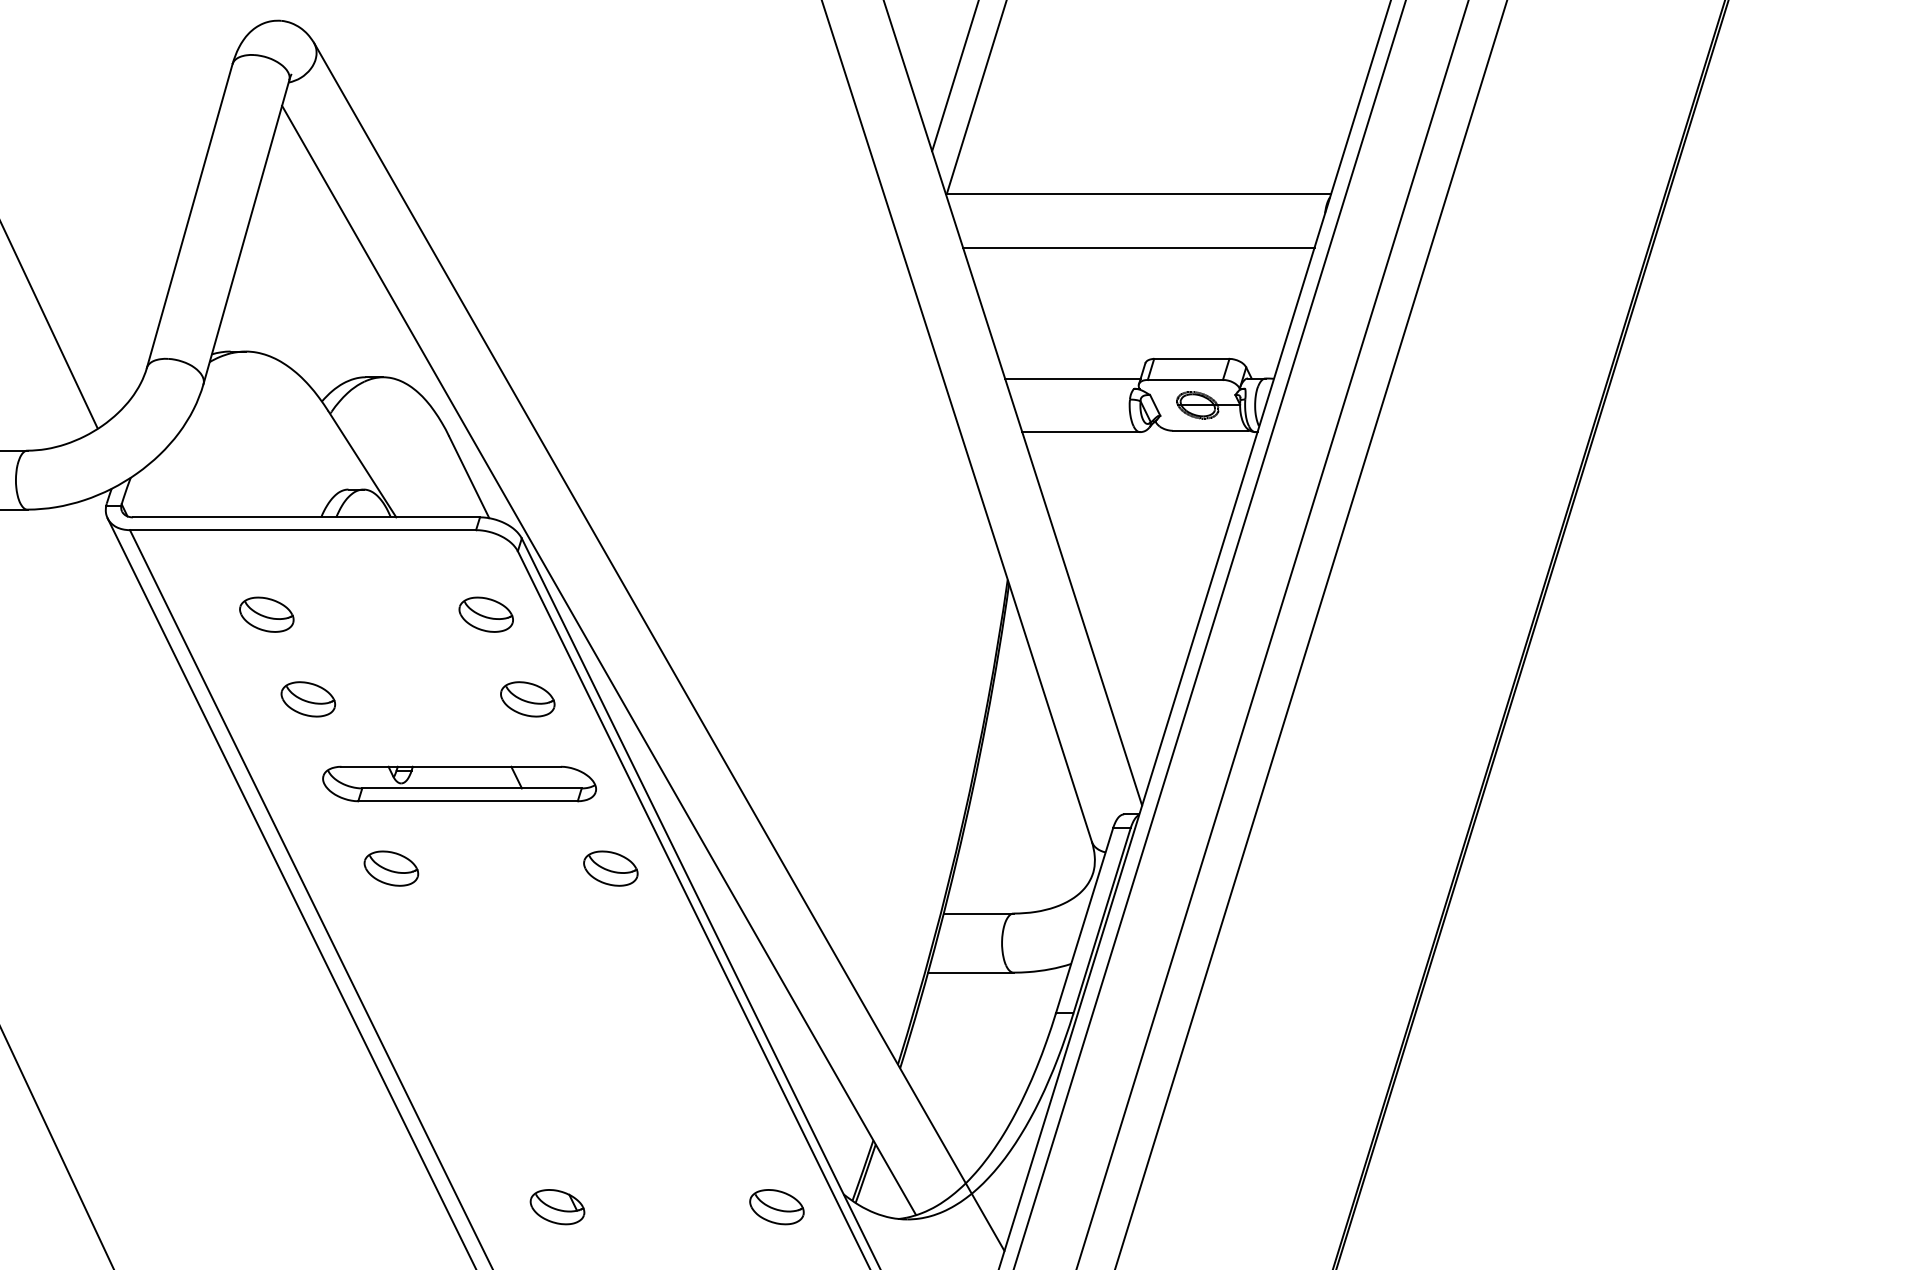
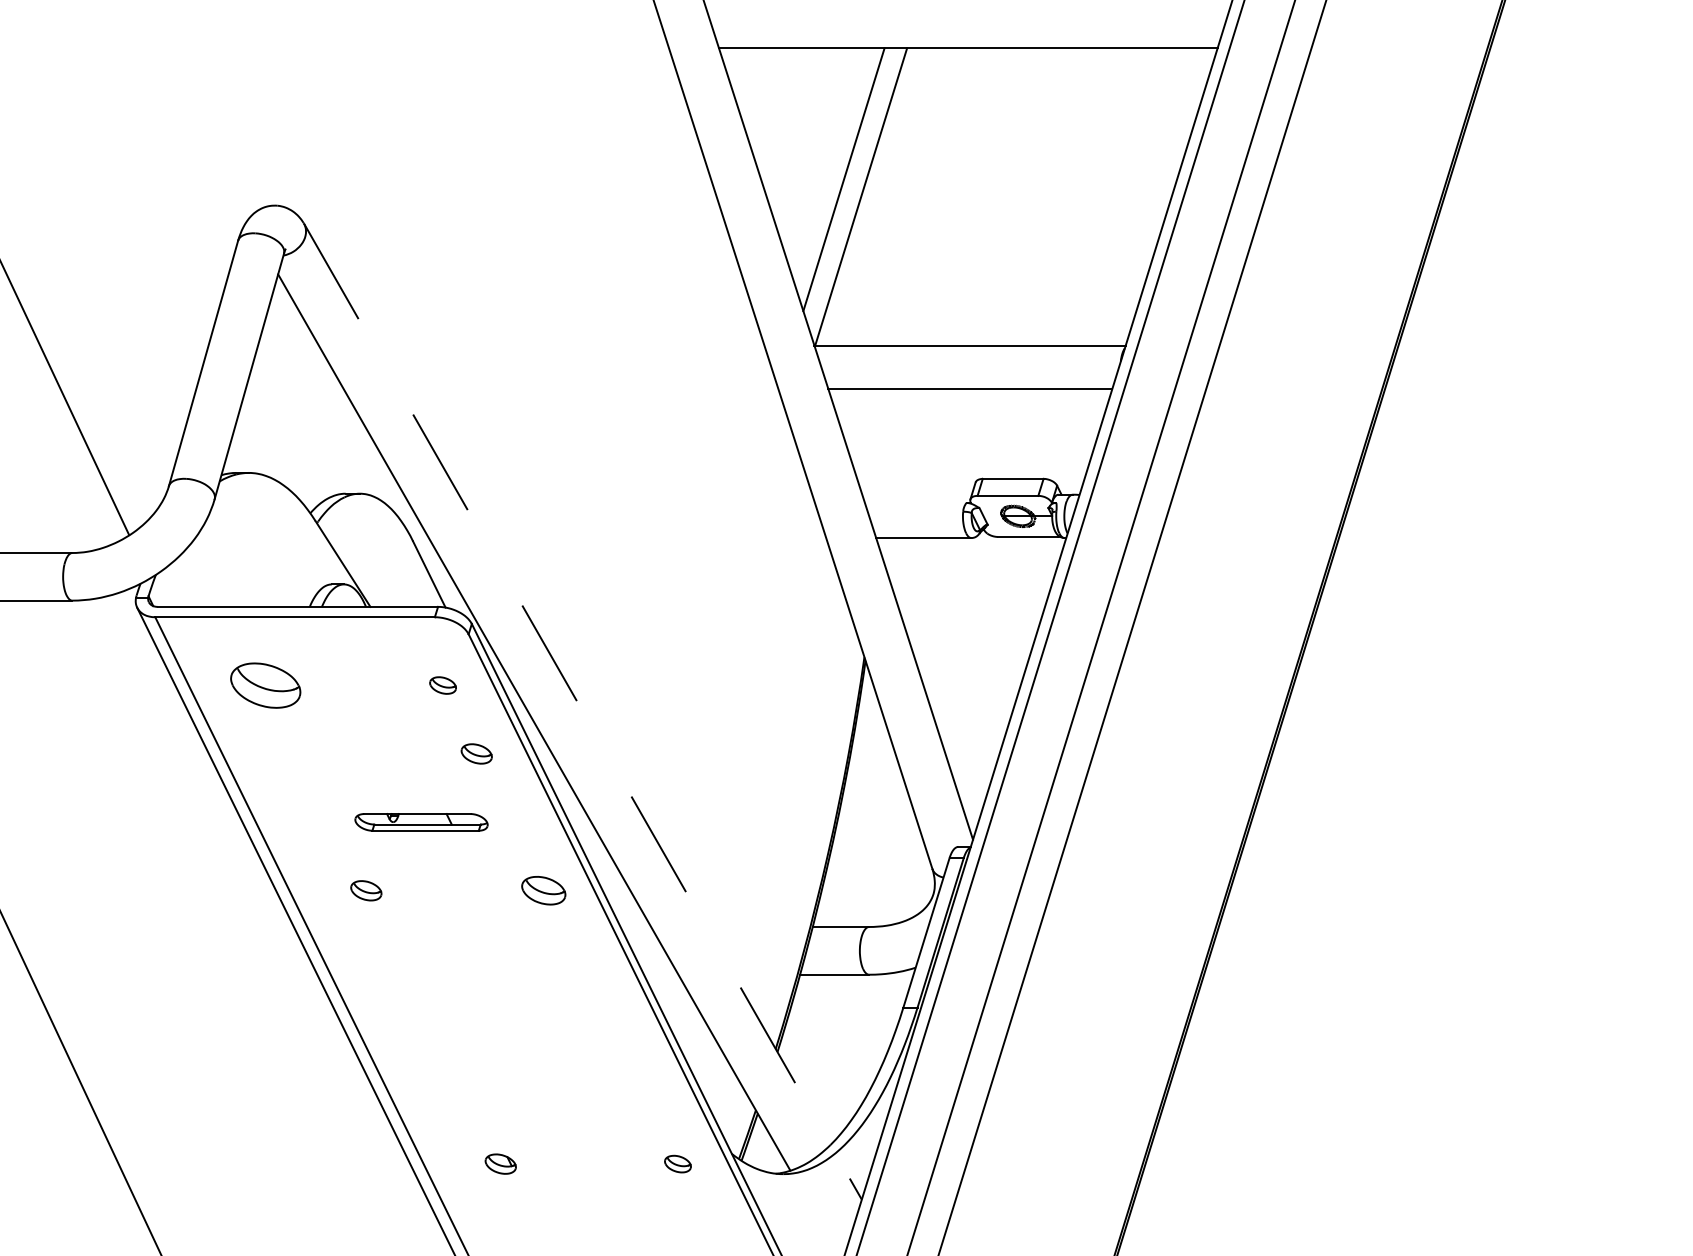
line: (1072, 378) -> (916, 494), removed
part: (266, 614) -> (265, 685), size x1.6
part: (485, 614) -> (442, 685), size x0.6
line: (660, 648) -> (583, 712), solid -> dashed
part: (307, 698) -> (298, 753), removed
part: (527, 698) -> (476, 753), size x0.7
part: (459, 784) -> (421, 822), size x0.6
part: (390, 868) -> (365, 890), size x0.7
part: (557, 1206) -> (500, 1163), size x0.7
part: (776, 1206) -> (677, 1163), size x0.6

